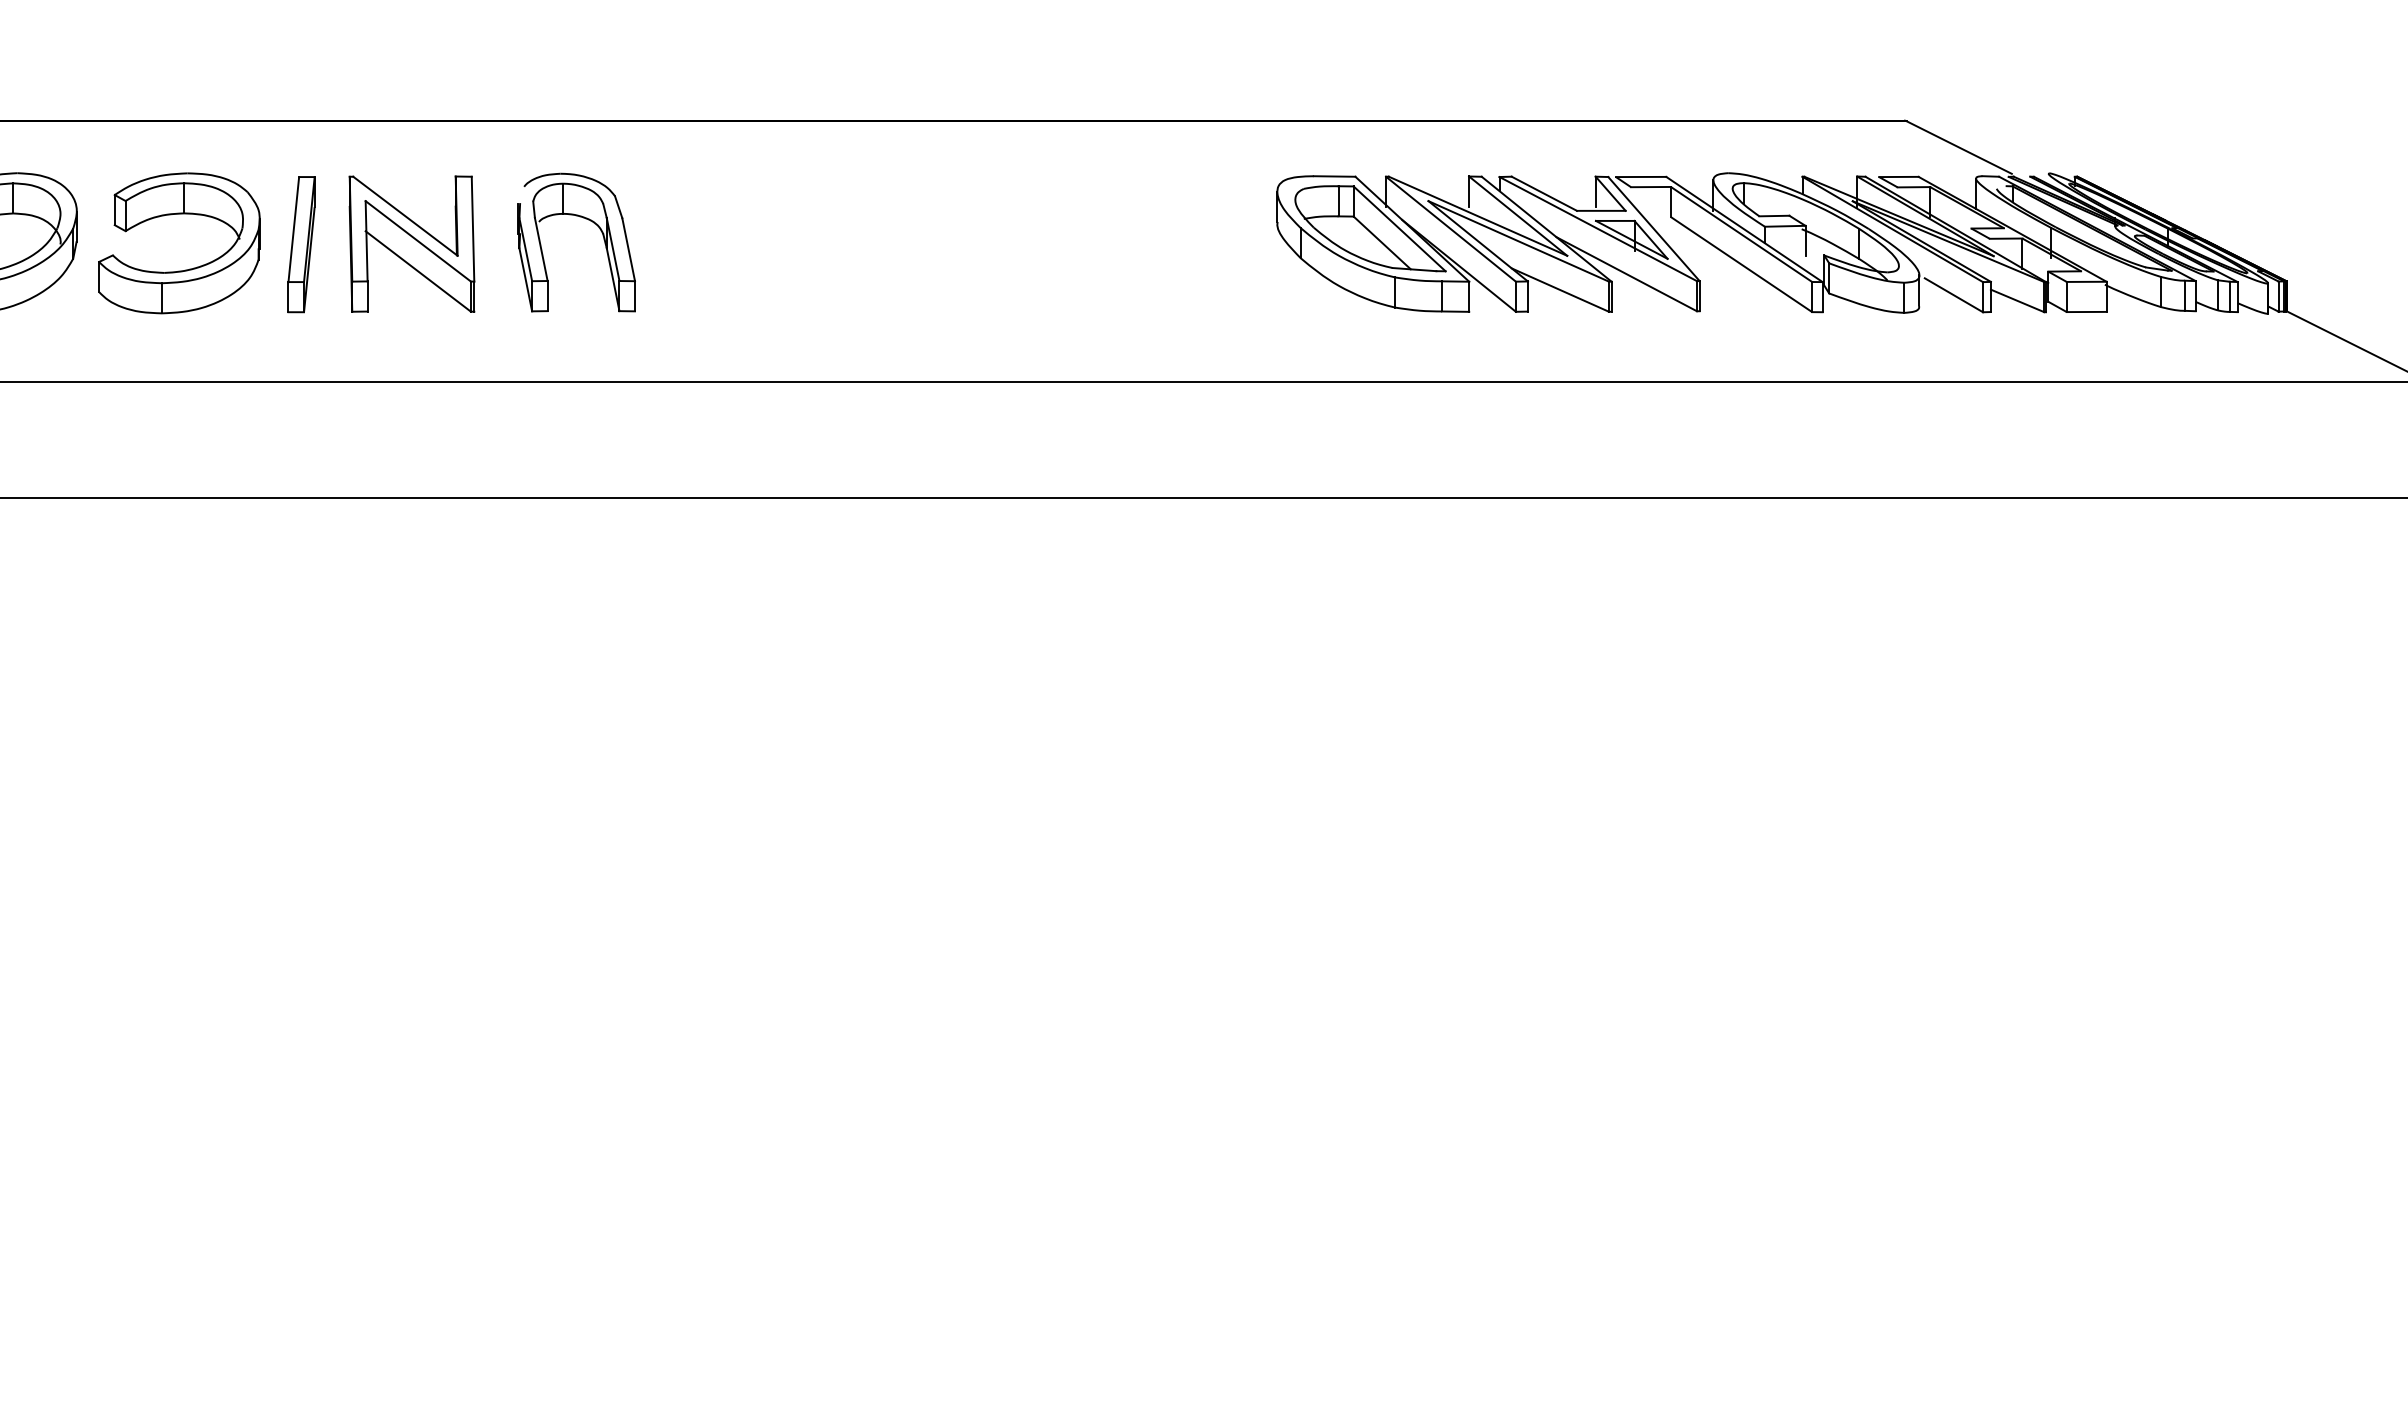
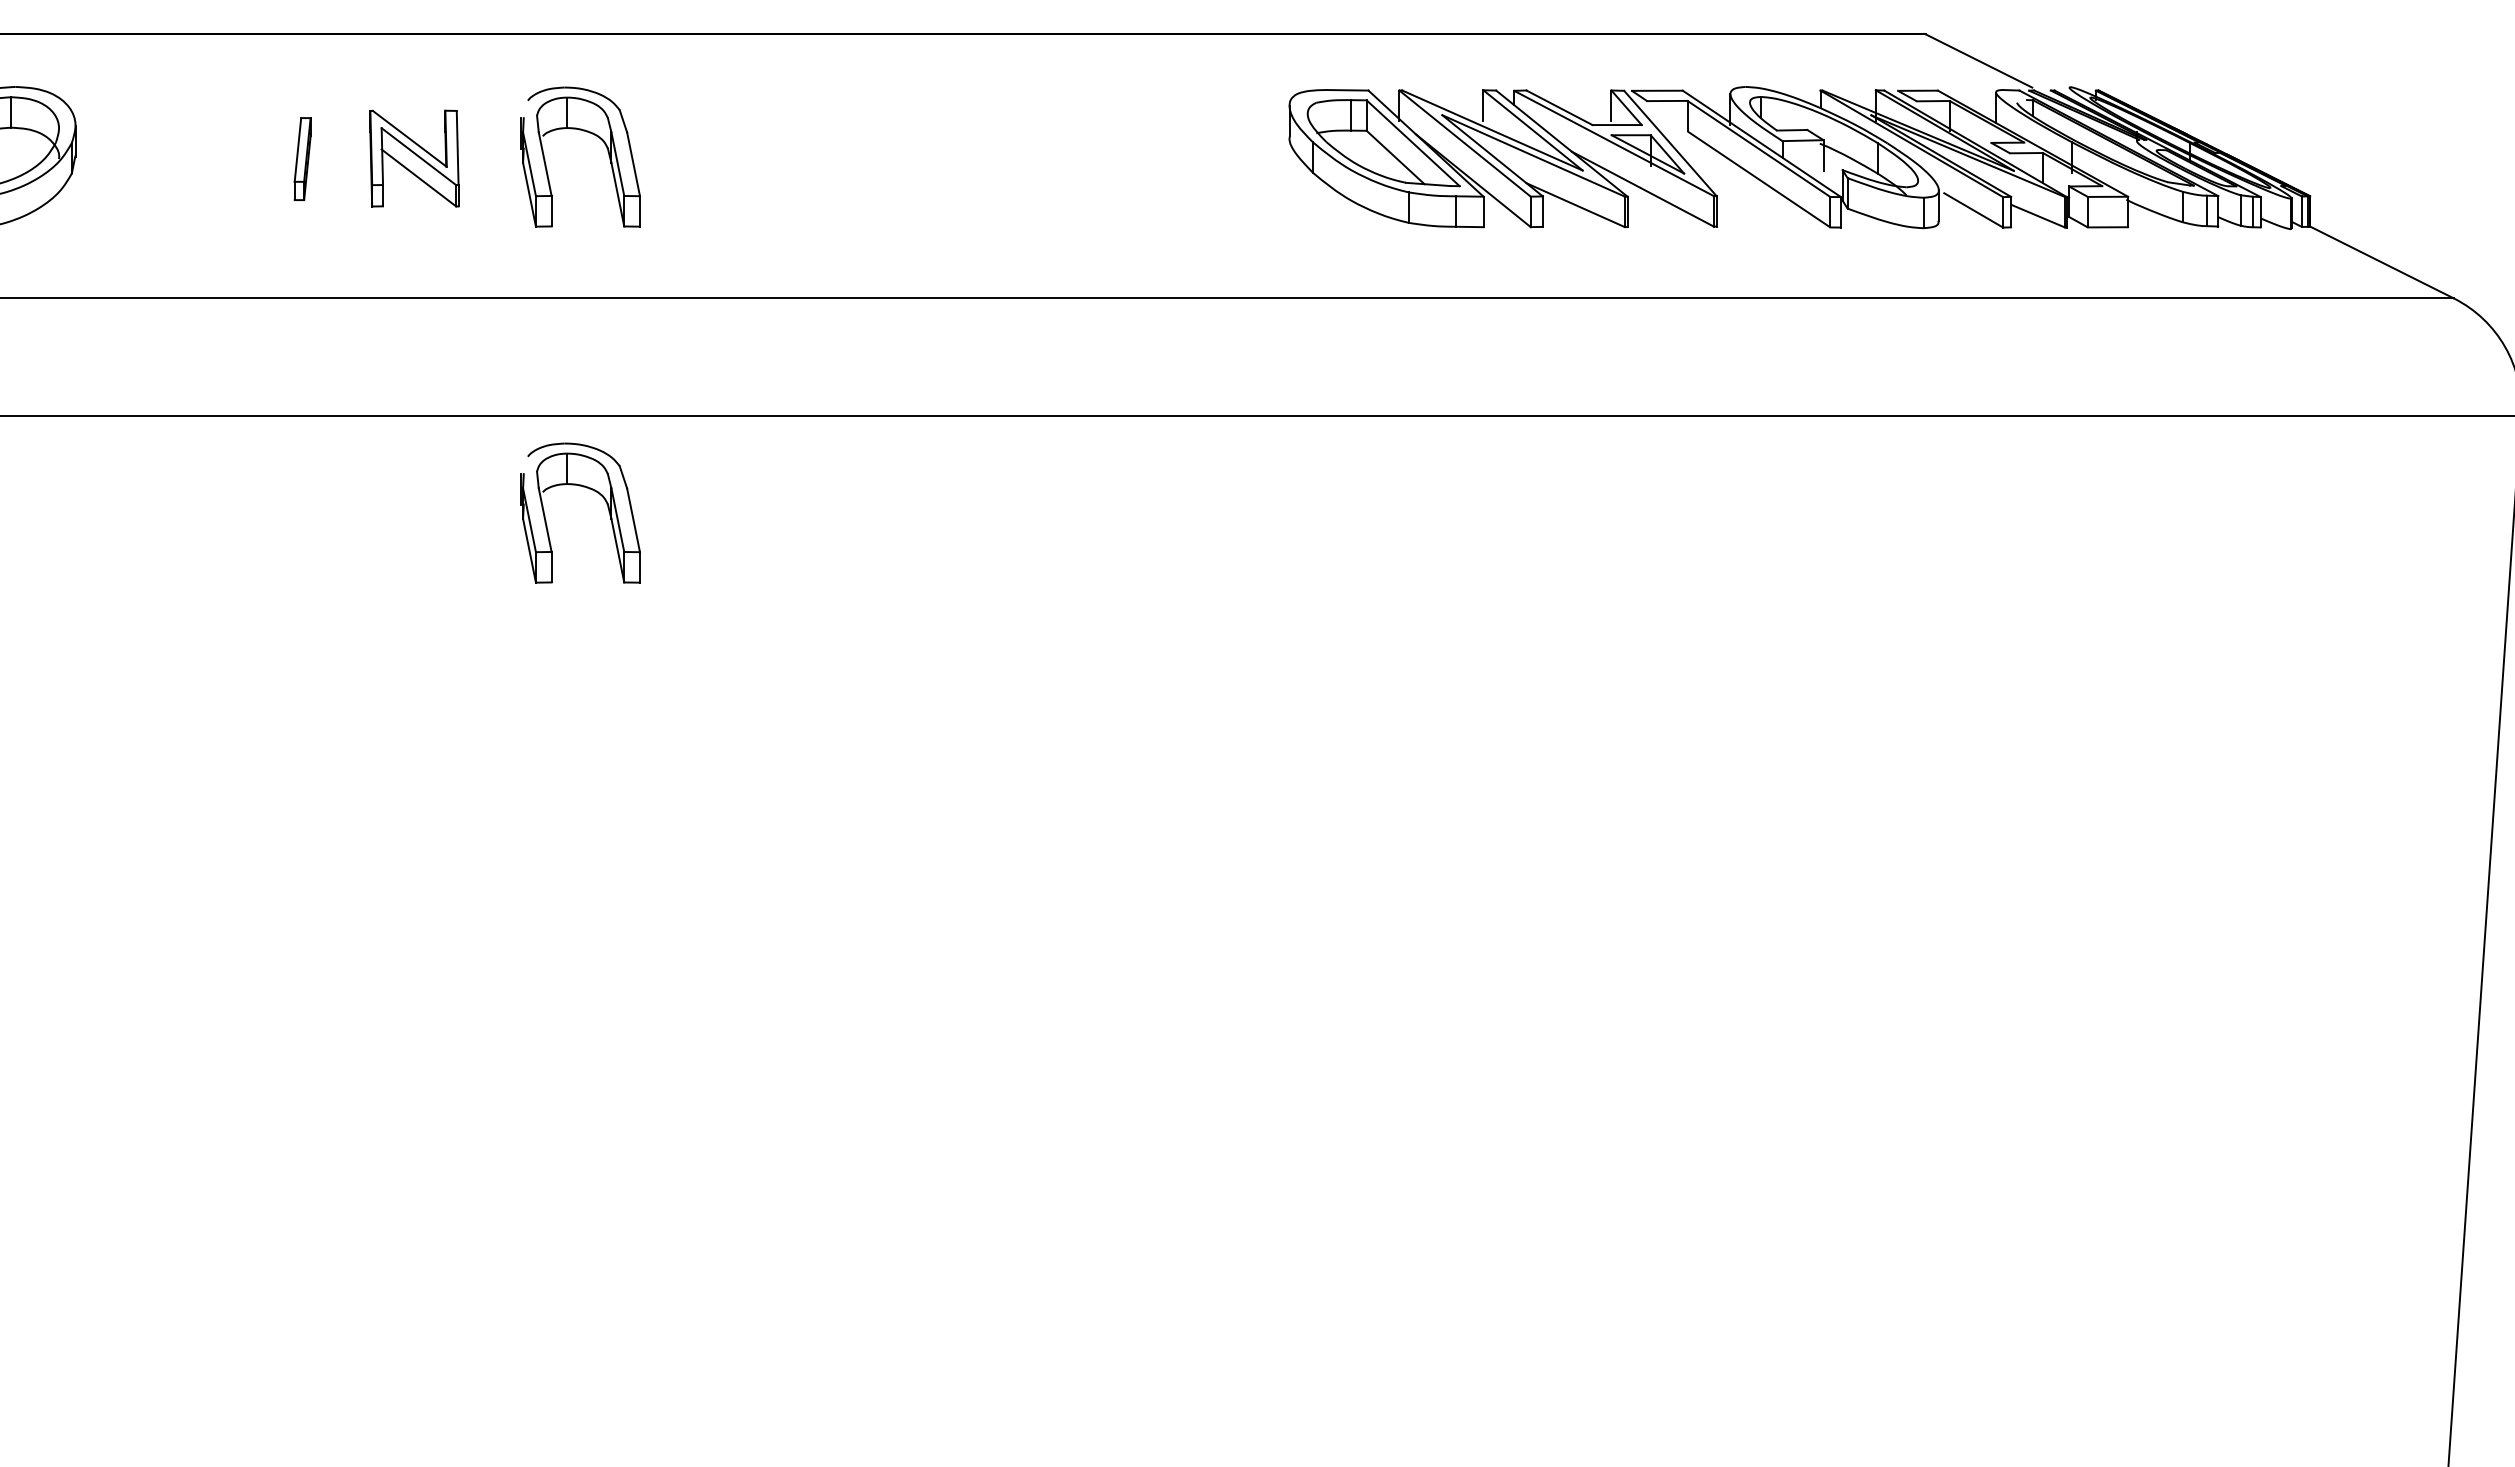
part: (301, 243) -> (302, 158), size x0.6
part: (412, 243) -> (414, 158), size x0.7
part: (184, 269) -> (184, 184), removed
part: (585, 571) -> (589, 489), added

